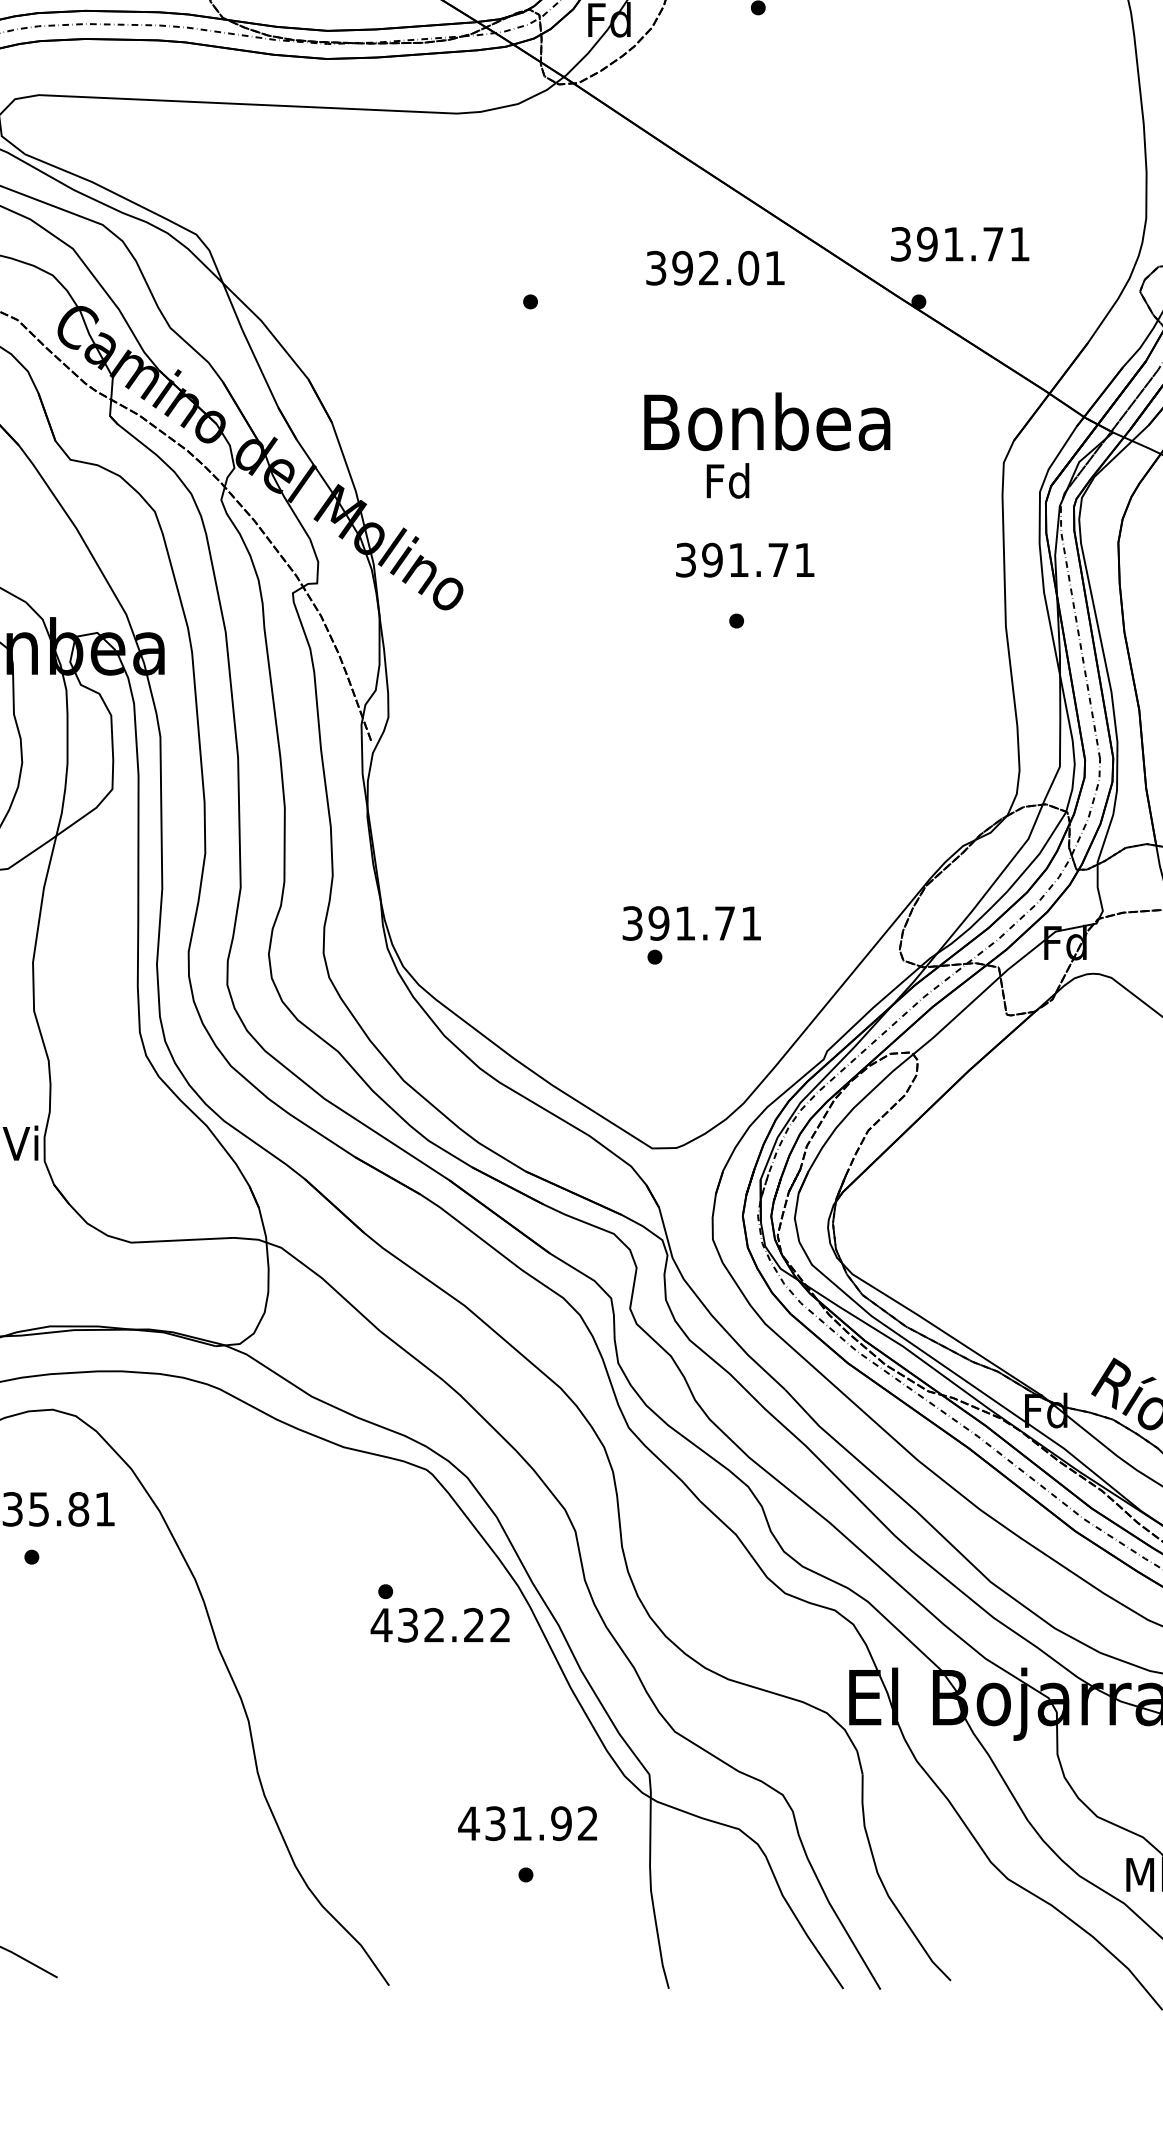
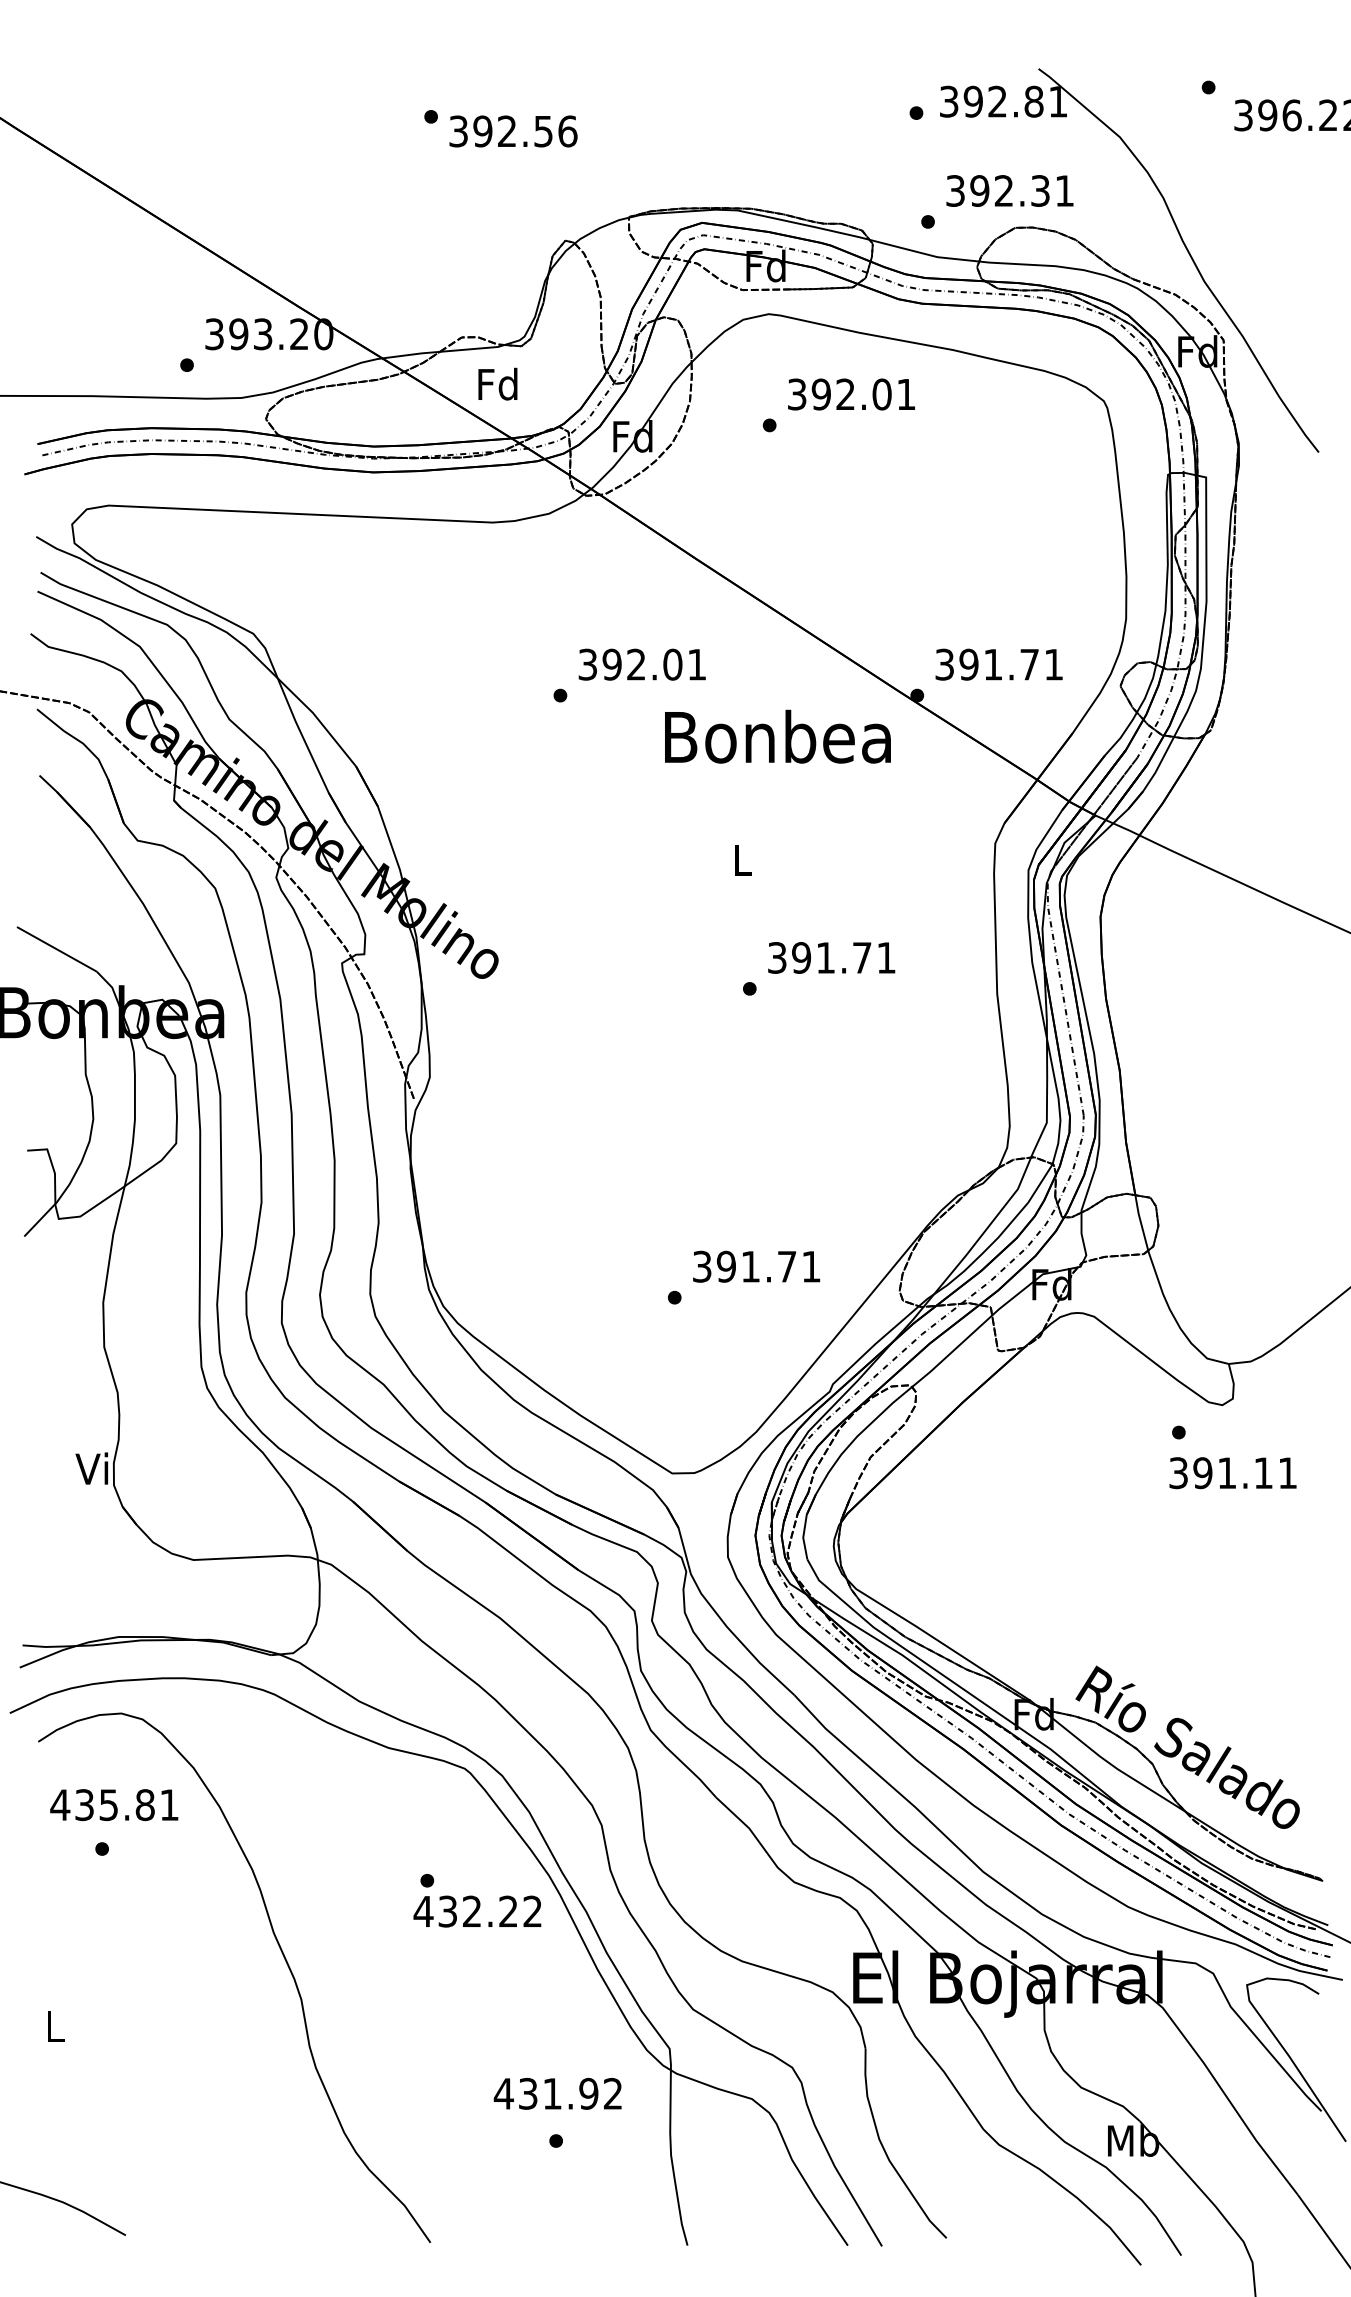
text: (959, 244) -> (998, 664), moved
text: (714, 268) -> (641, 664), moved
text: (766, 421) -> (777, 736), moved
text: (727, 480) -> (741, 859), Fd -> L
text: (745, 559) -> (831, 957), moved
text: (691, 923) -> (756, 1266), moved

